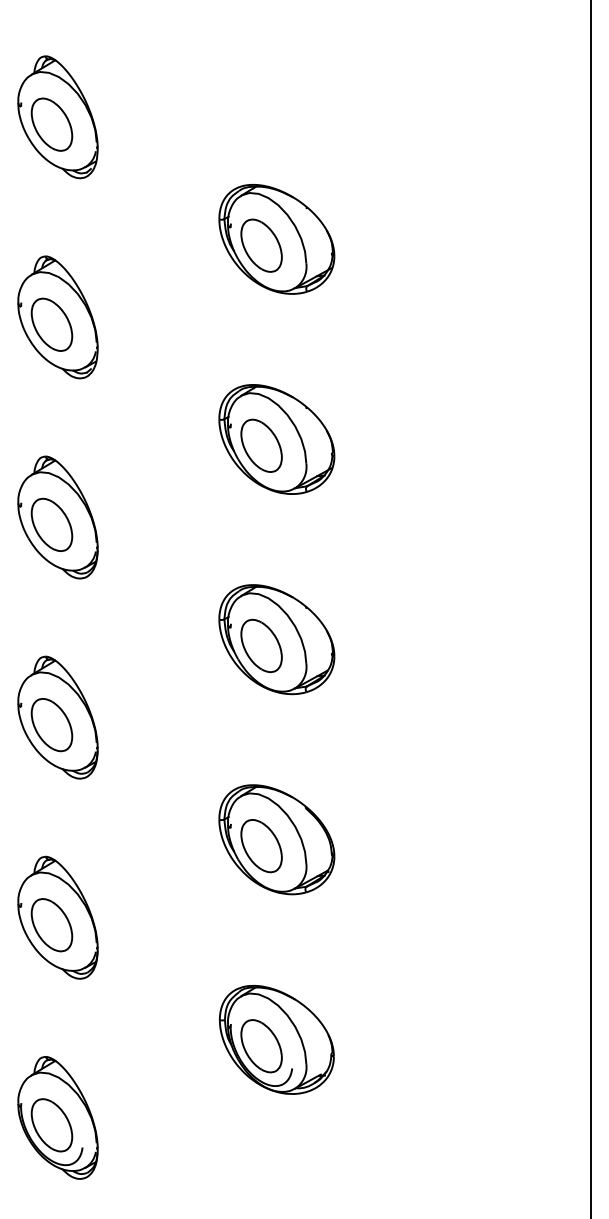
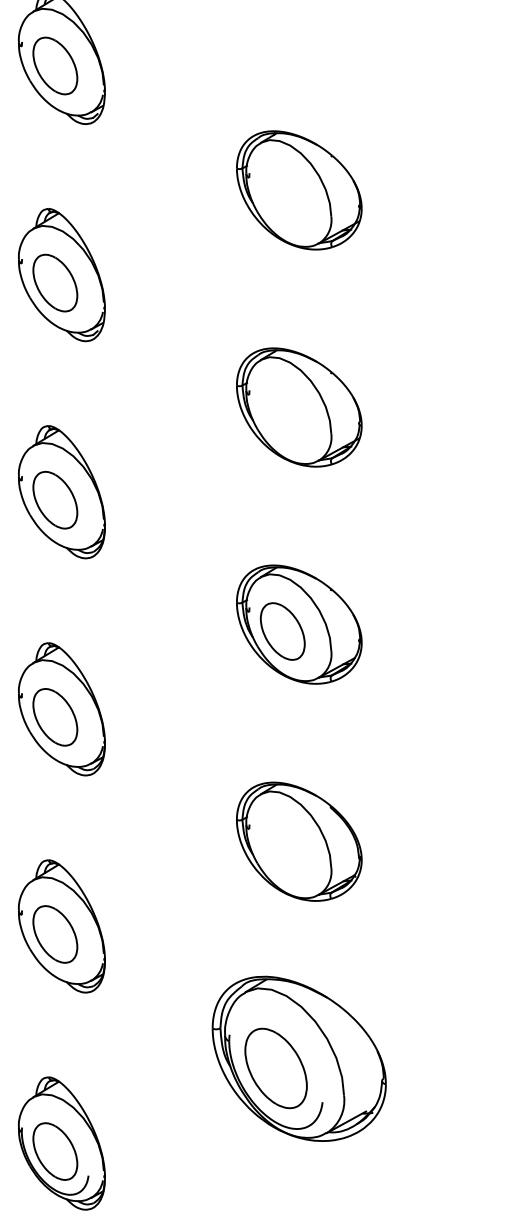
part: (261, 245) -> (282, 197), removed
part: (261, 445) -> (282, 414), removed
part: (261, 846) -> (282, 849), removed
part: (276, 1039) -> (298, 1058), size x1.4

